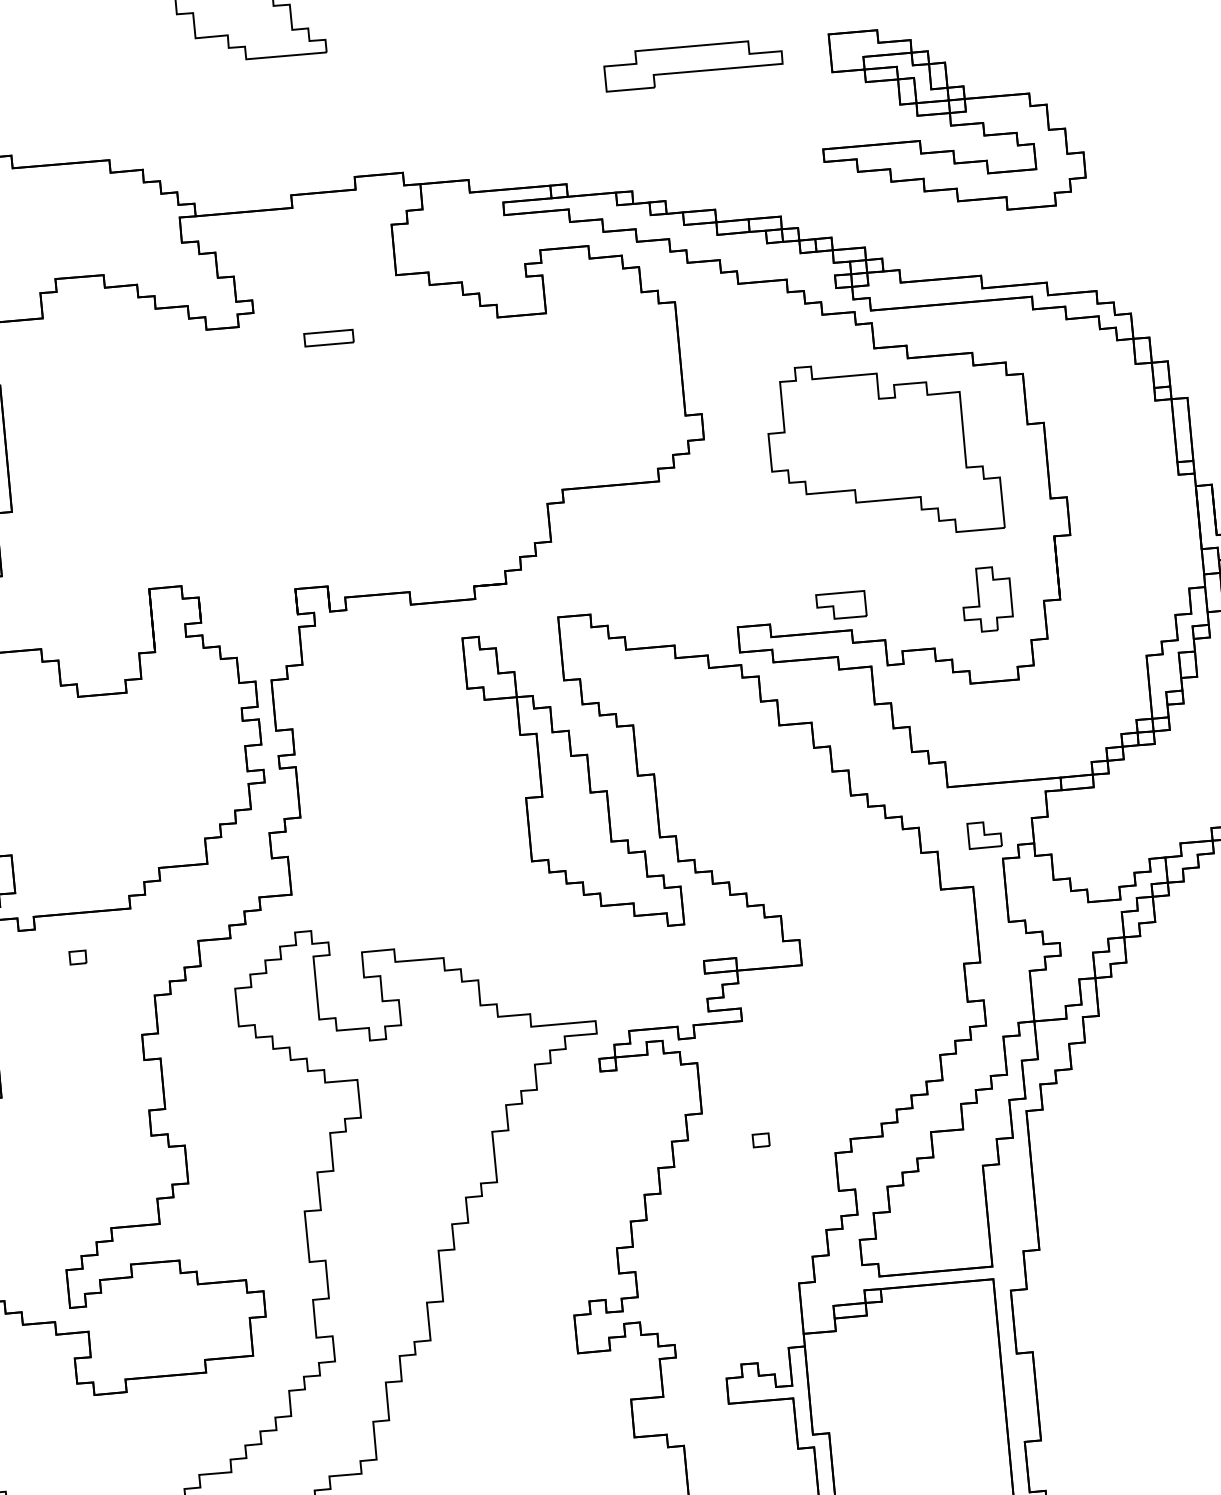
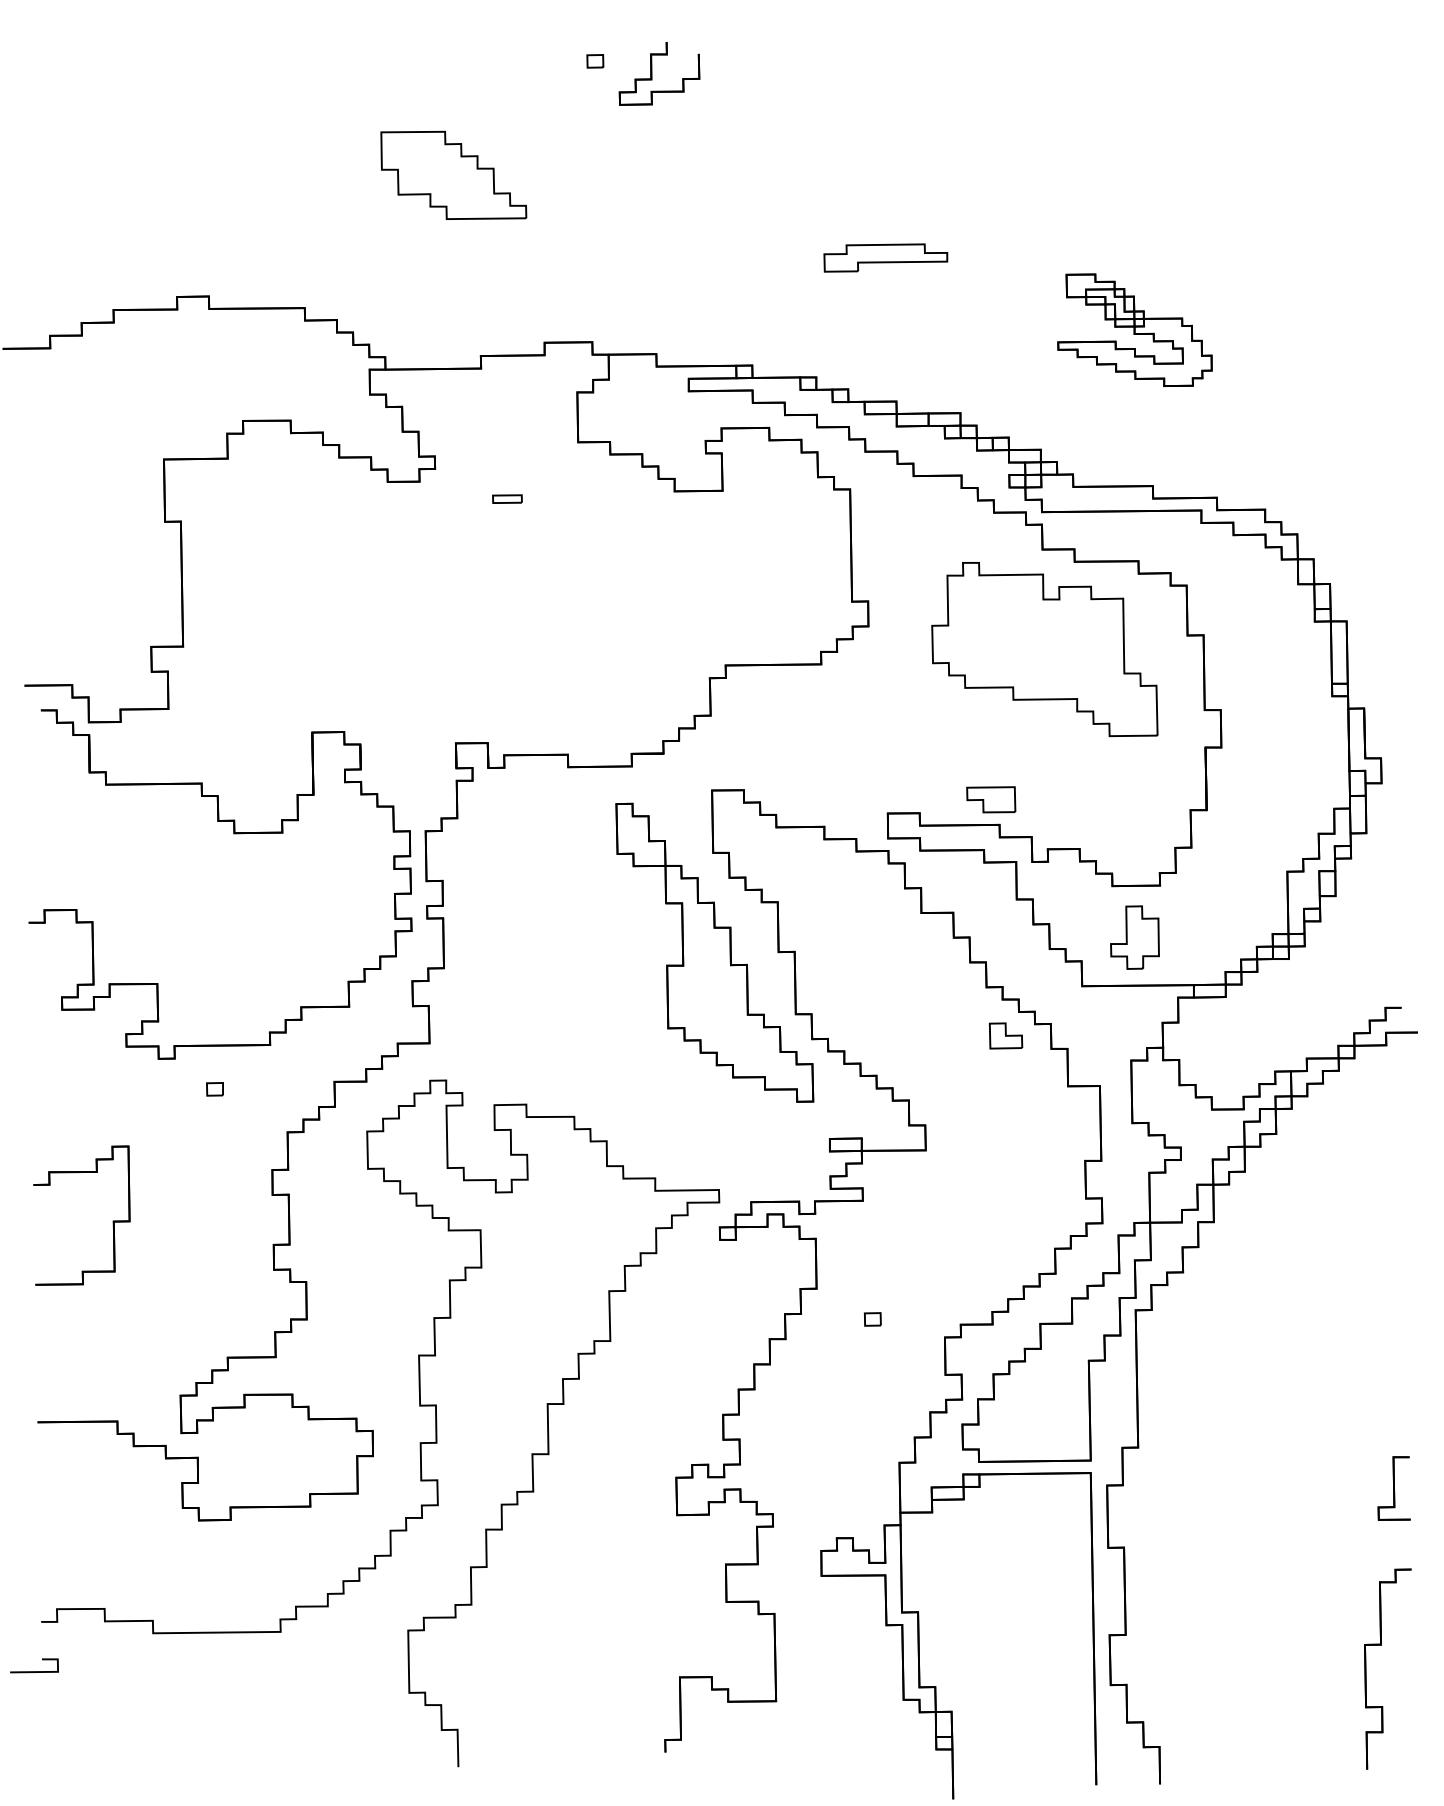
part: (693, 64) -> (885, 257), size x0.7
part: (950, 119) -> (1134, 330), size x0.6
part: (328, 337) -> (507, 498), size x0.6
part: (986, 599) -> (1134, 937), moved
part: (984, 834) -> (1005, 1035), moved

